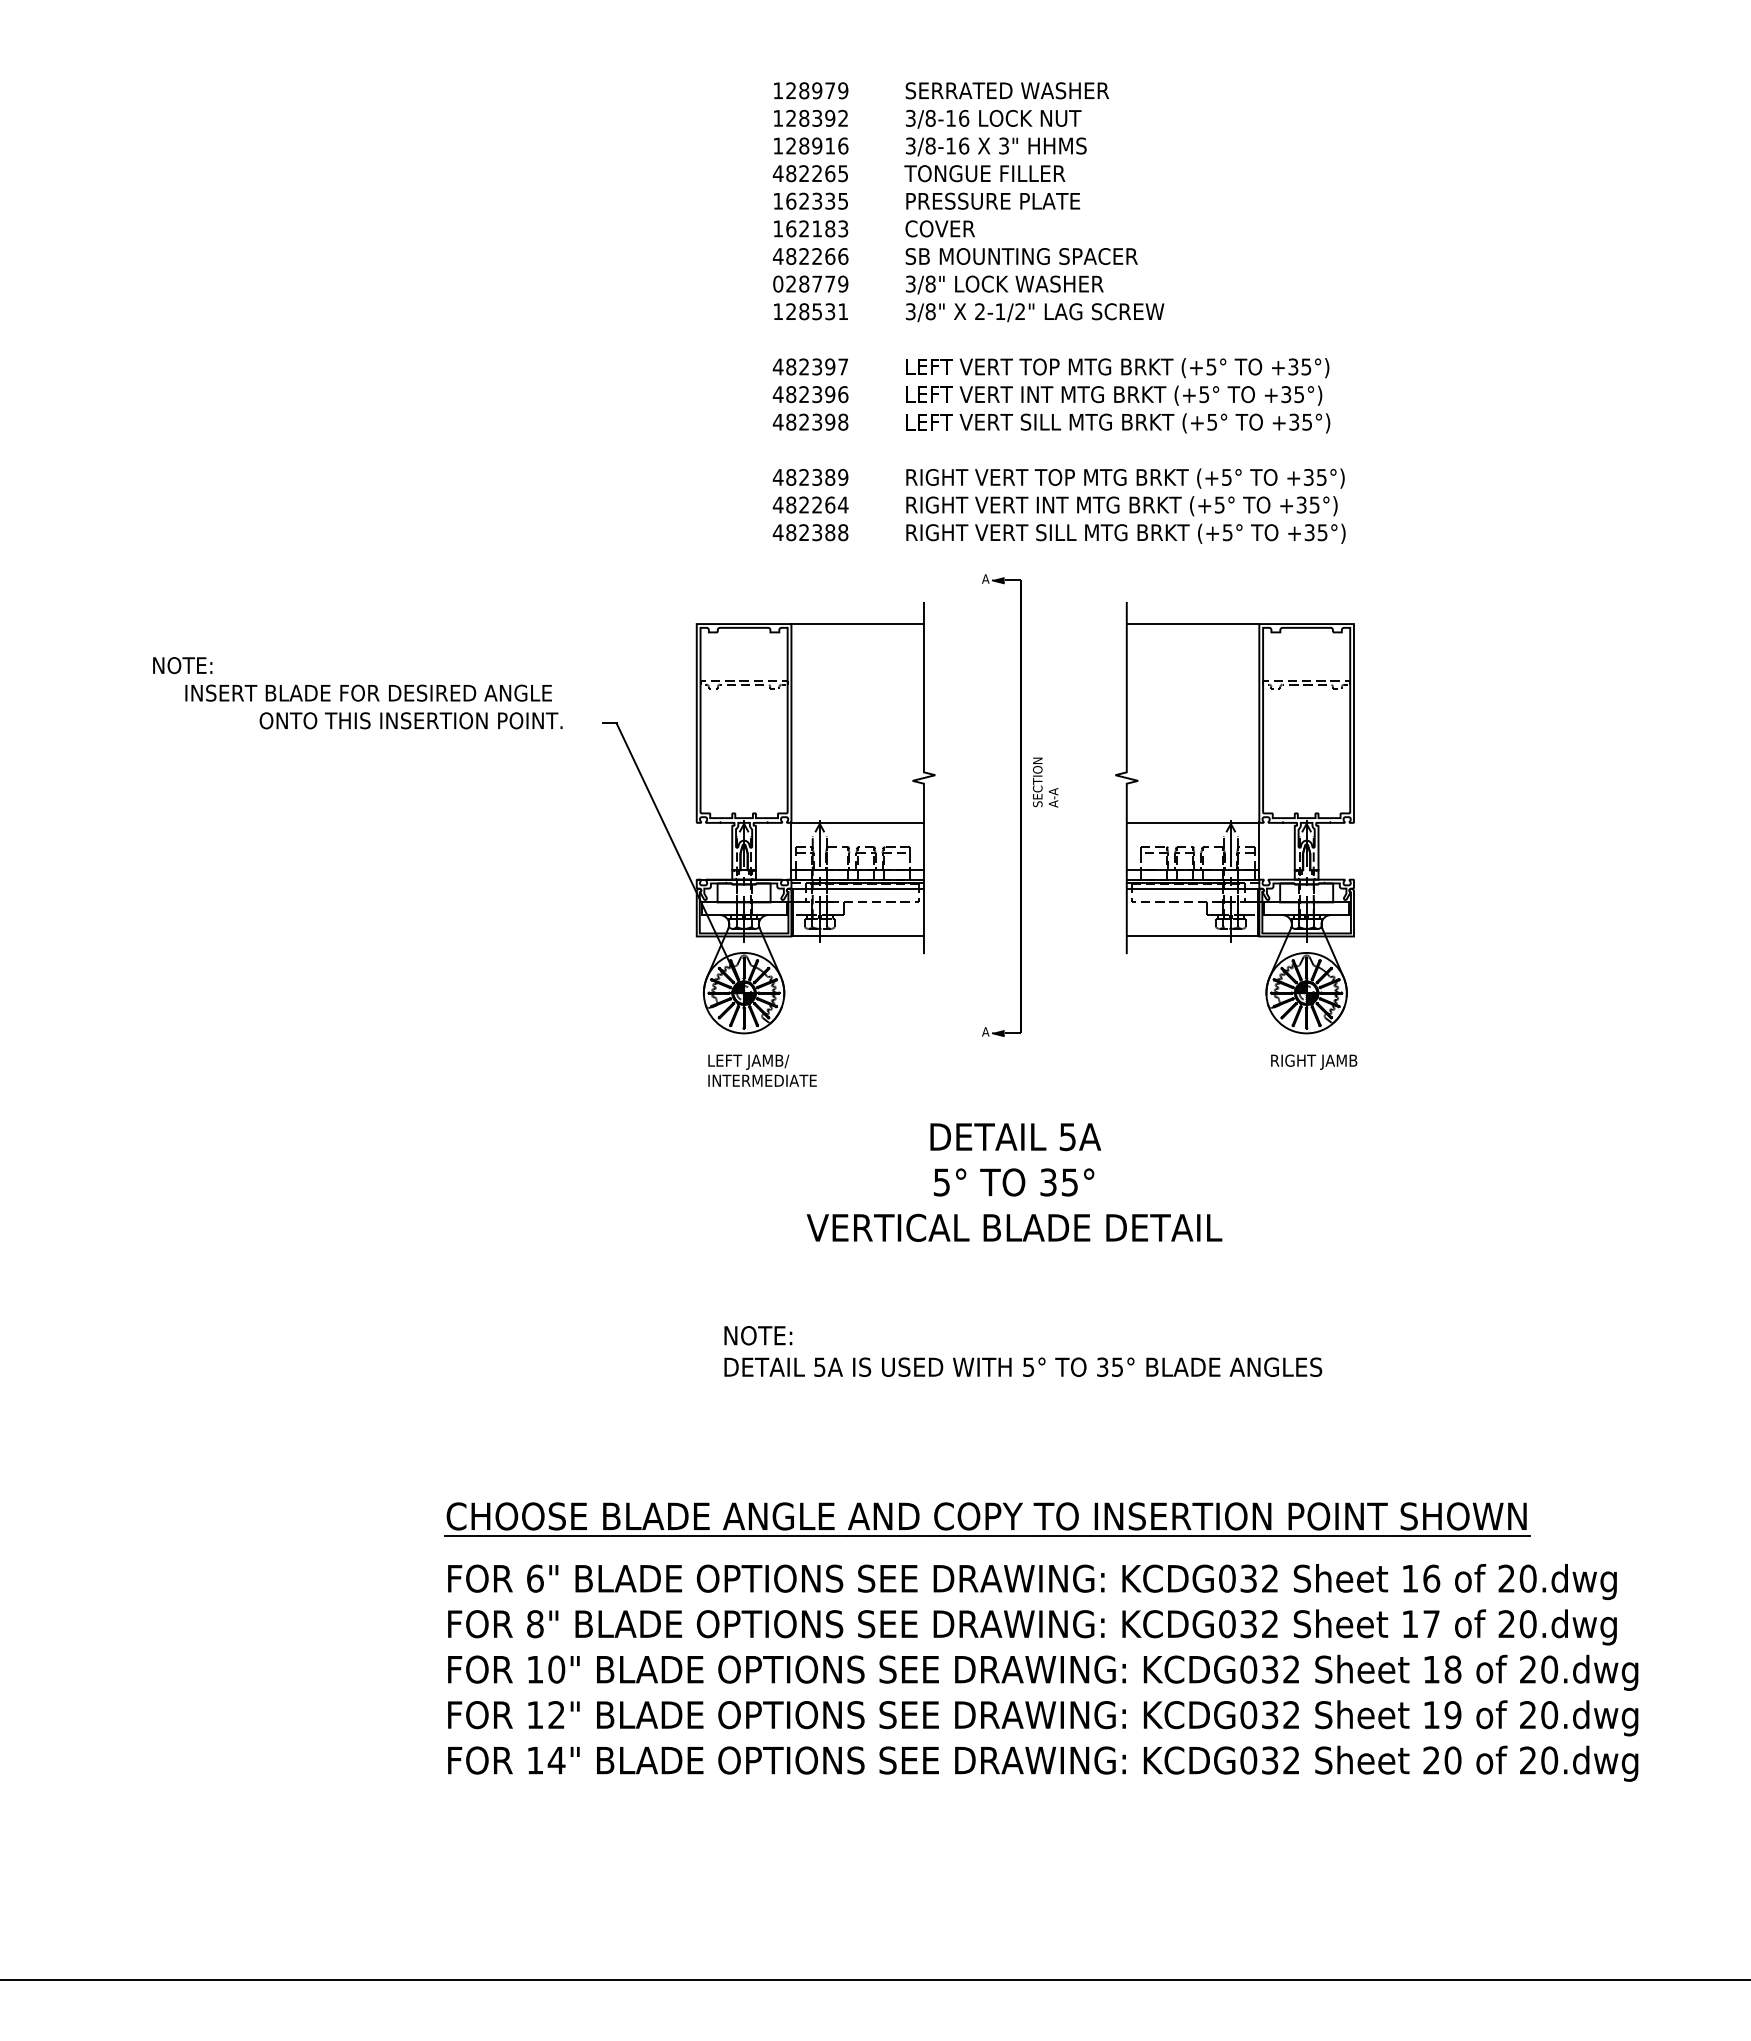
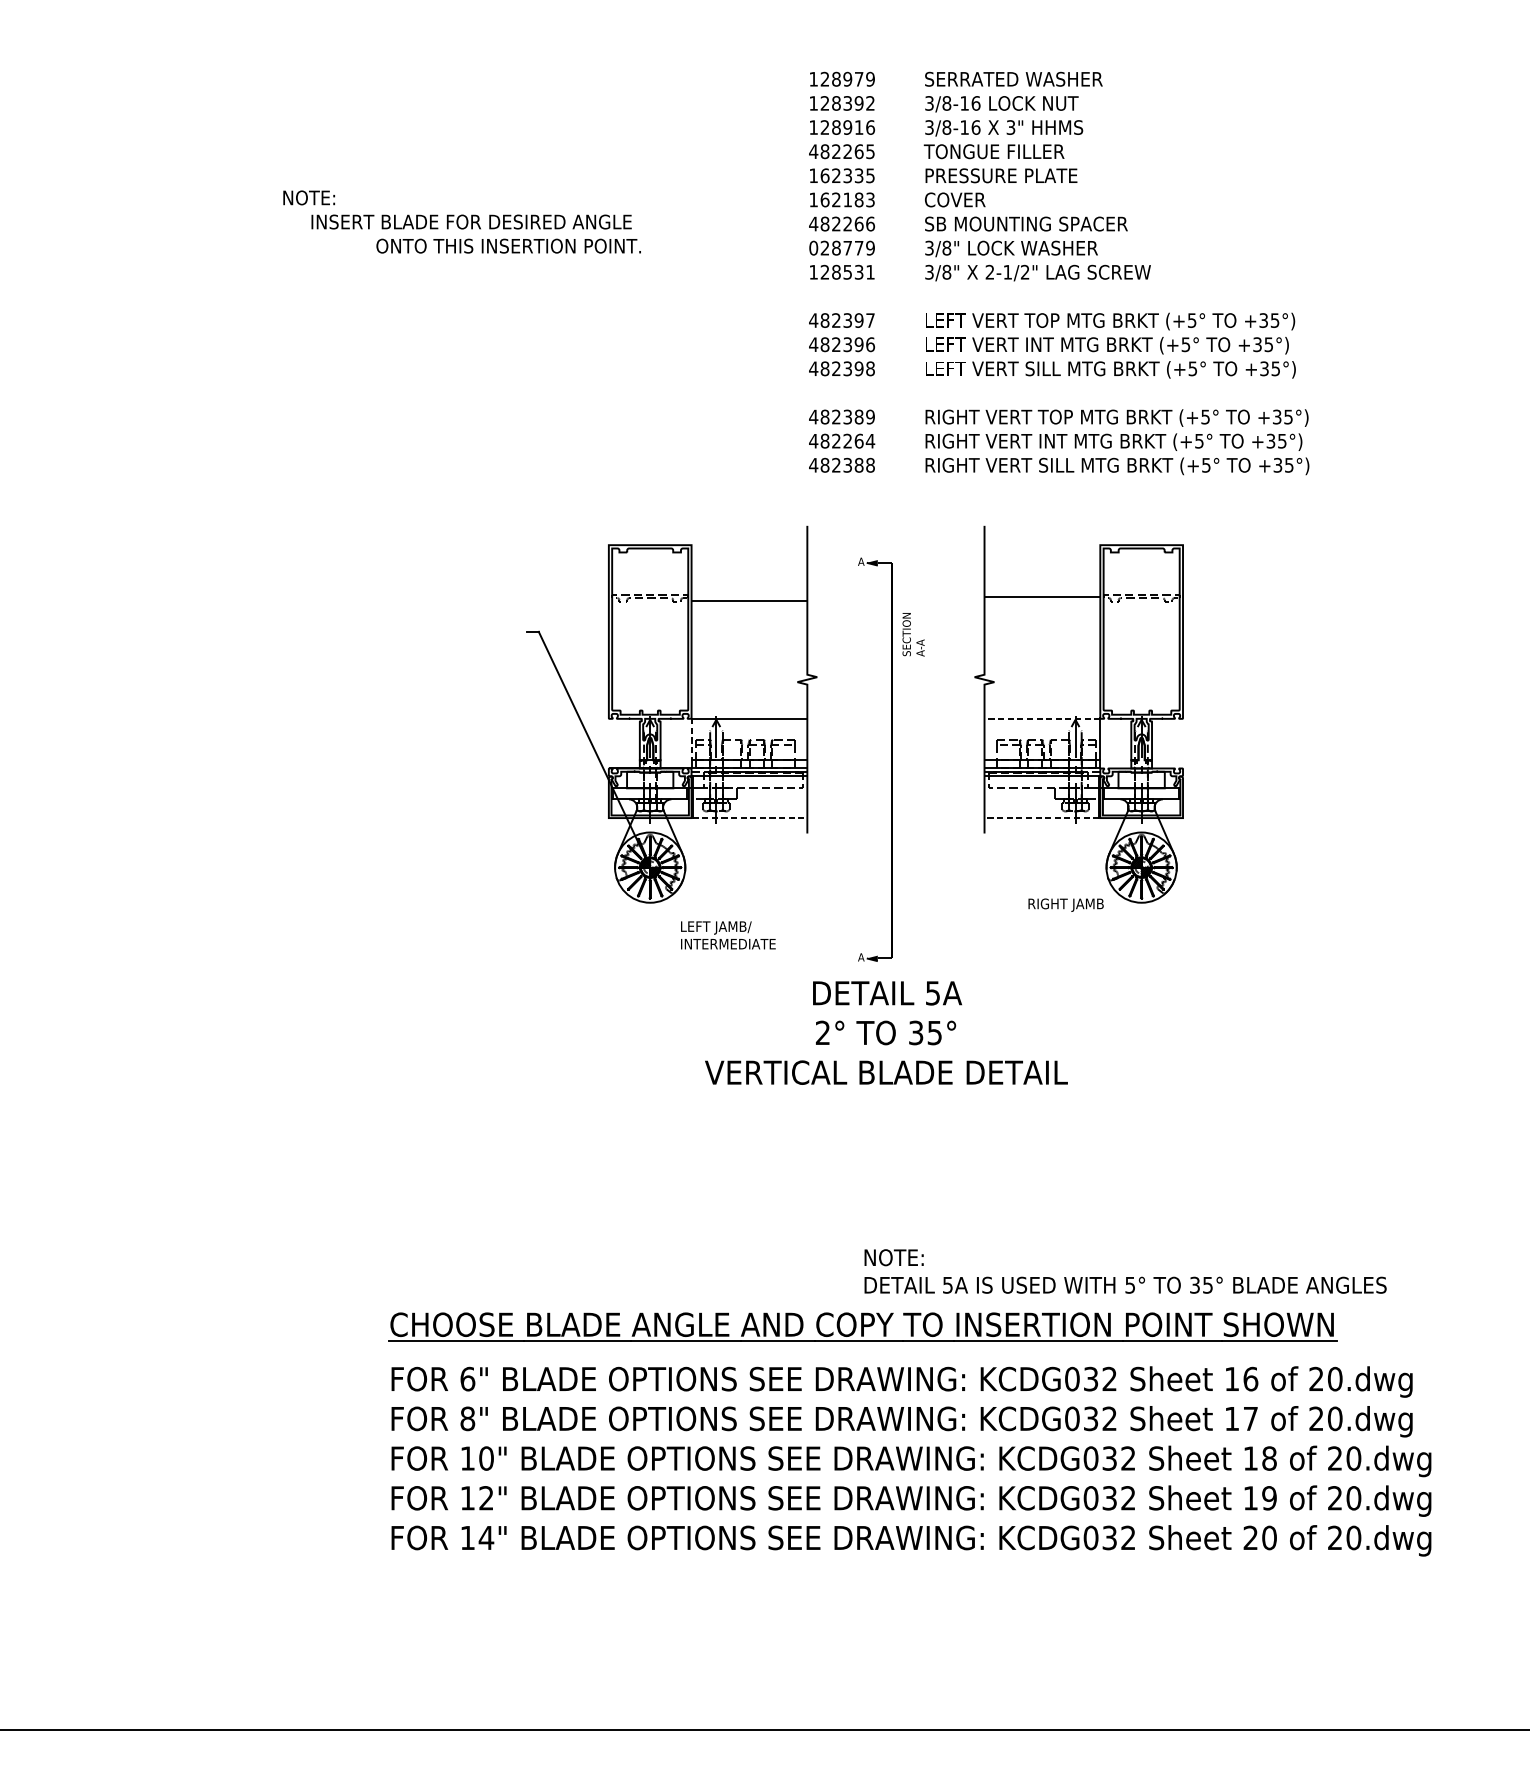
text: (1058, 312) -> (1058, 272), moved
line: (857, 624) -> (749, 601), moved
line: (1192, 624) -> (1041, 597), moved
text: (357, 693) -> (461, 222), moved
text: (1045, 782) -> (913, 634), moved
part: (1020, 805) -> (891, 759), moved
line: (1192, 822) -> (1041, 718), solid -> dashed
line: (791, 846) -> (691, 739), solid -> dashed
line: (858, 936) -> (750, 818), solid -> dashed
line: (1192, 936) -> (1041, 818), solid -> dashed
text: (1314, 1061) -> (1066, 904), moved
text: (762, 1070) -> (728, 935), moved
text: (941, 1182) -> (822, 1033), 5° -> 2°
text: (1023, 1351) -> (1125, 1271), moved

